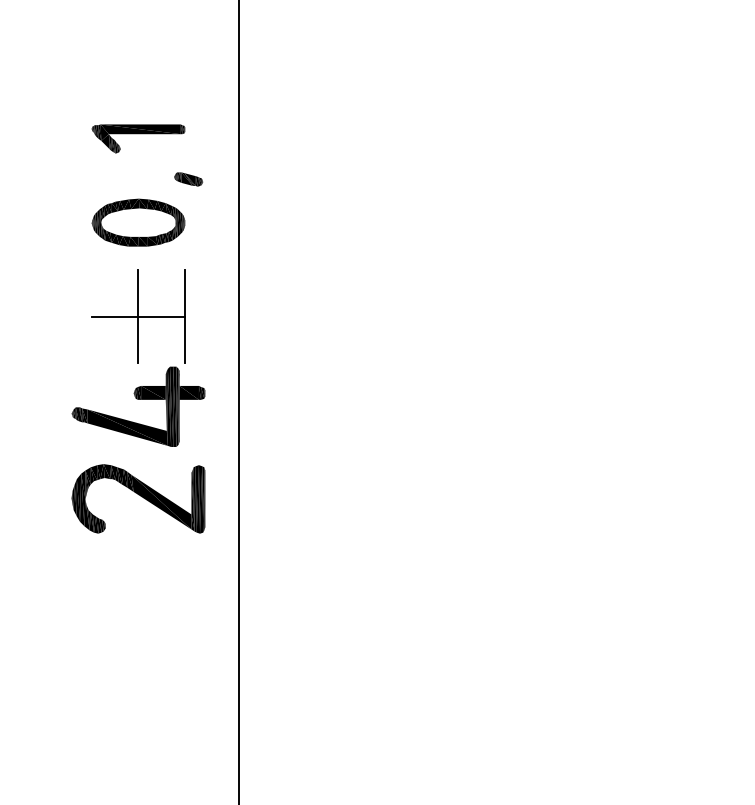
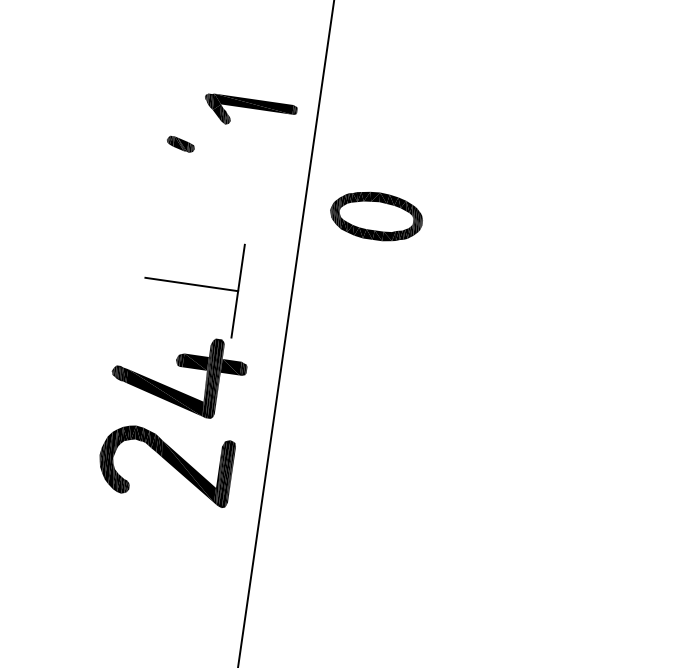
part: (138, 138) -> (249, 112), moved
part: (188, 179) -> (180, 144), moved
part: (138, 222) -> (376, 216), moved
line: (138, 316) -> (191, 284), removed

